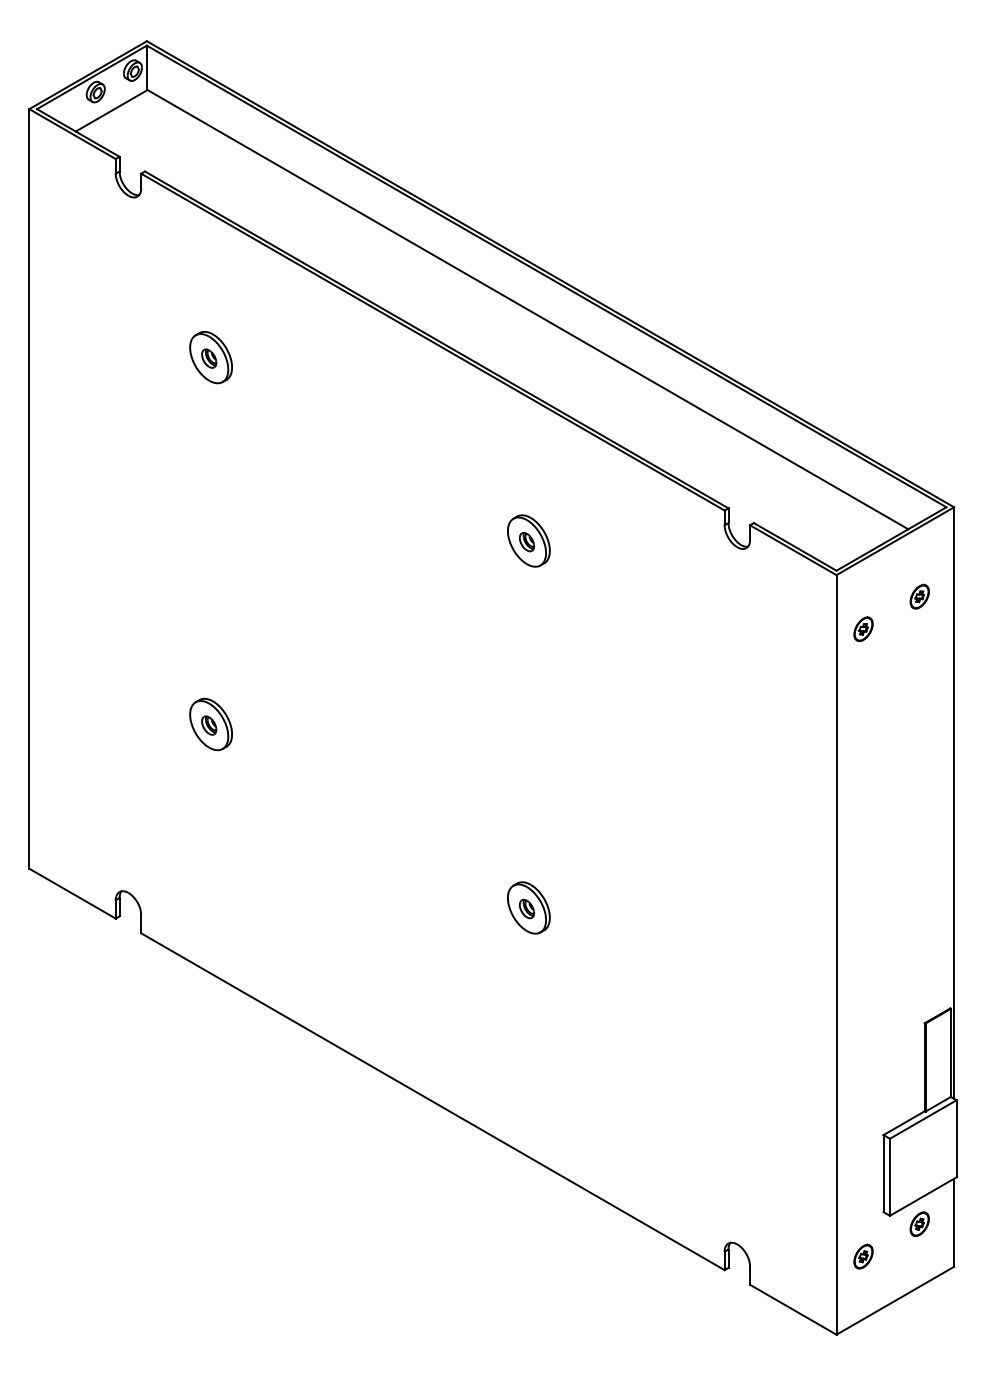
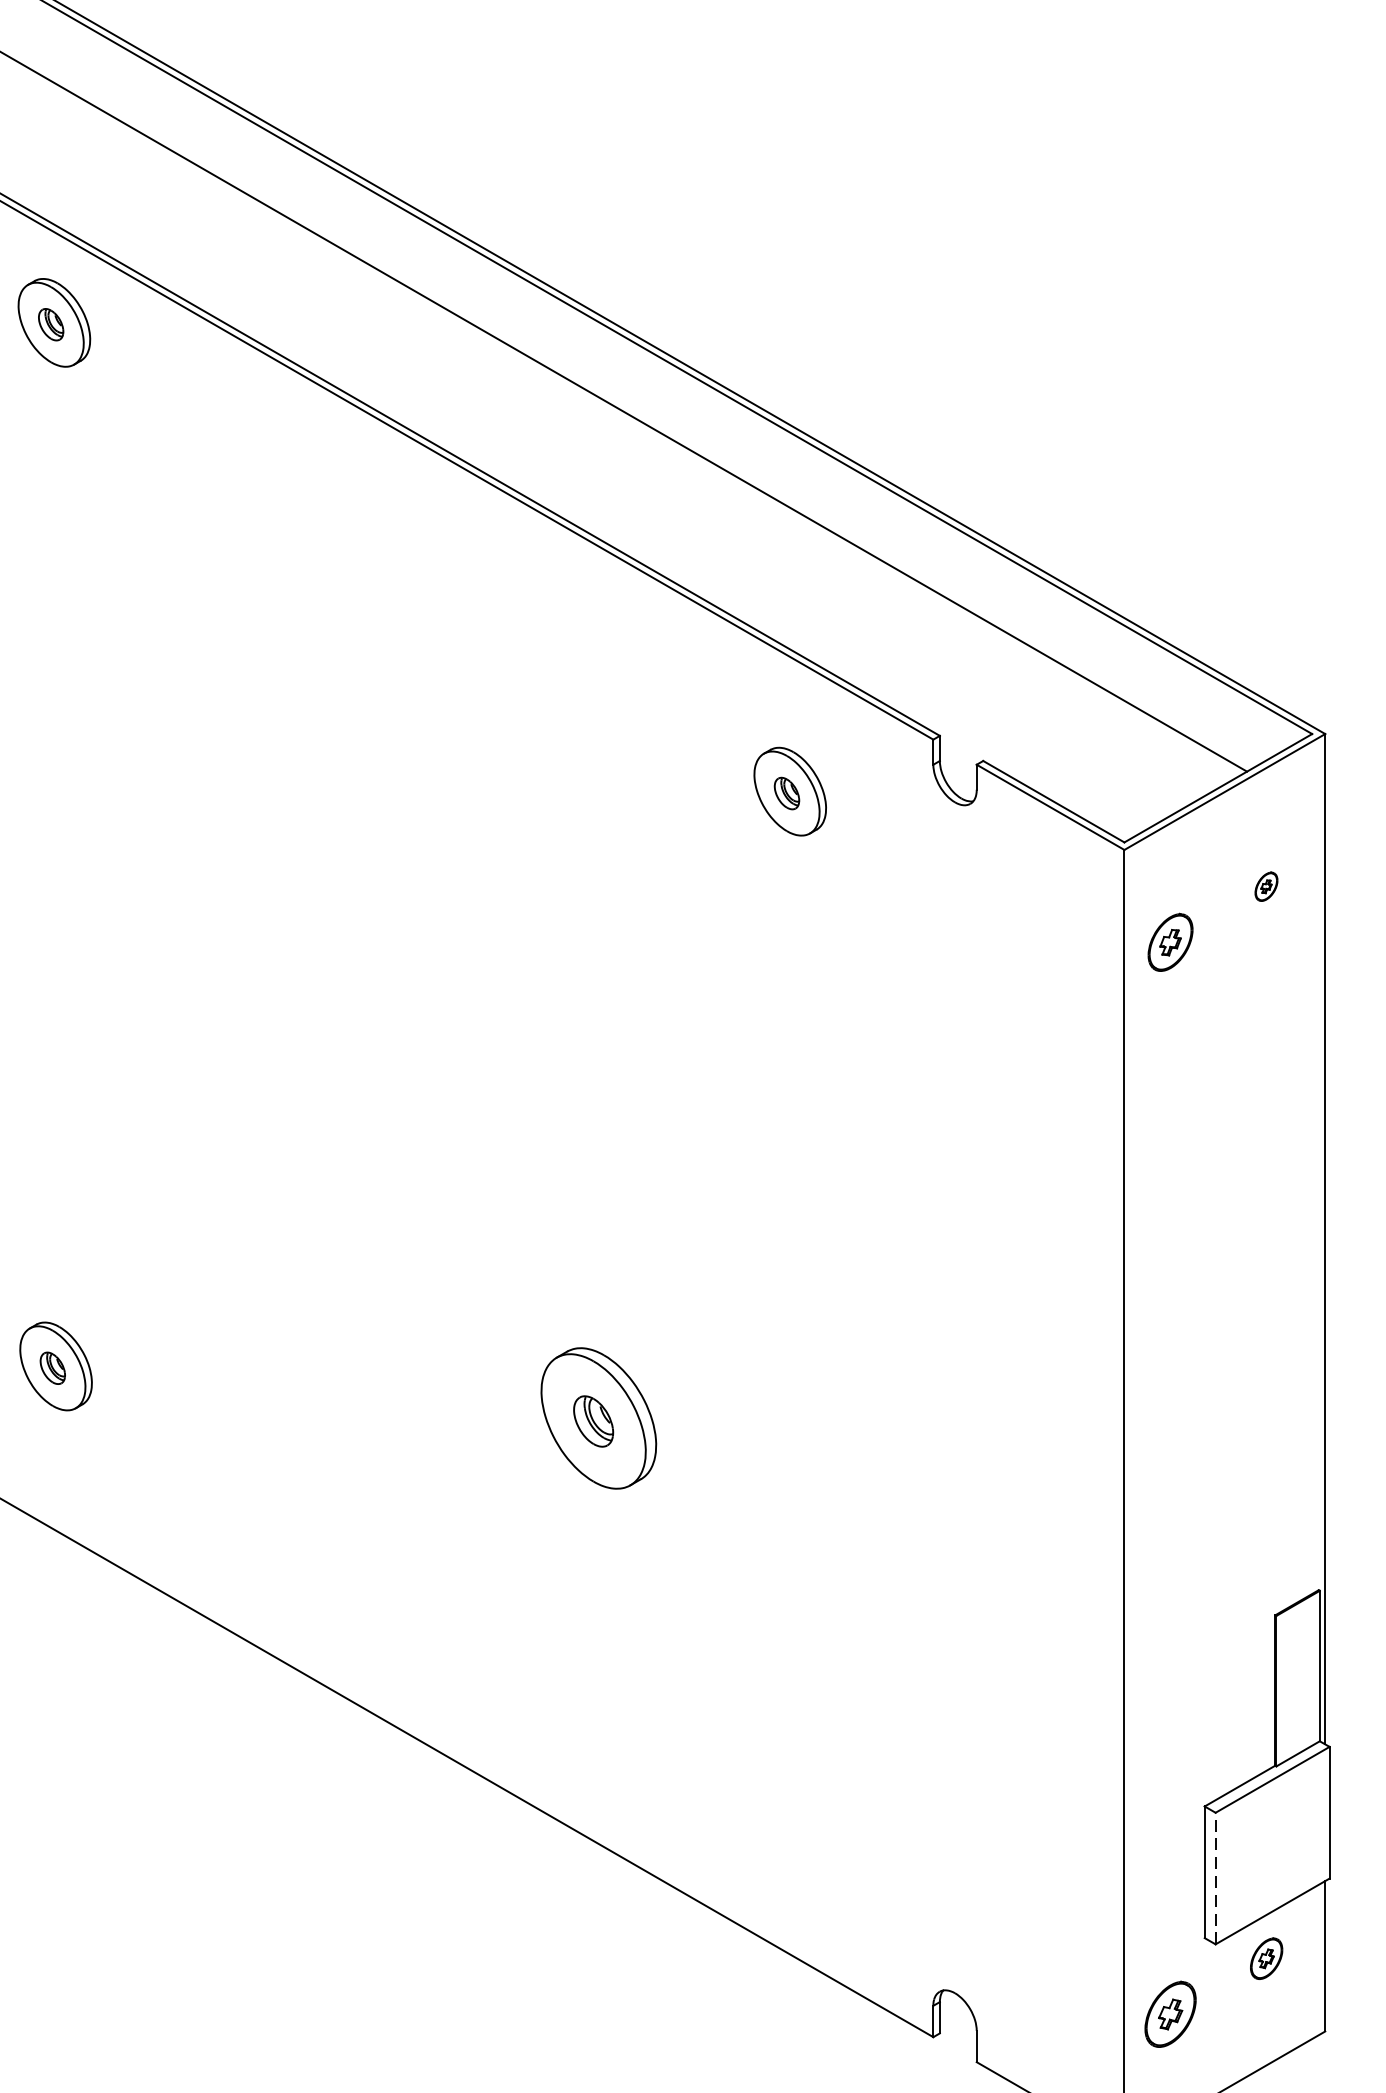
part: (210, 357) -> (53, 322), moved
part: (528, 540) -> (789, 790), moved
part: (919, 596) -> (1266, 886), size x0.7
part: (863, 628) -> (1170, 941), size x1.4
part: (210, 724) -> (55, 1366), moved
part: (528, 907) -> (598, 1417), size x1.6
line: (889, 1177) -> (1214, 1878), solid -> dashed
part: (863, 1256) -> (1170, 2013), size x1.6

